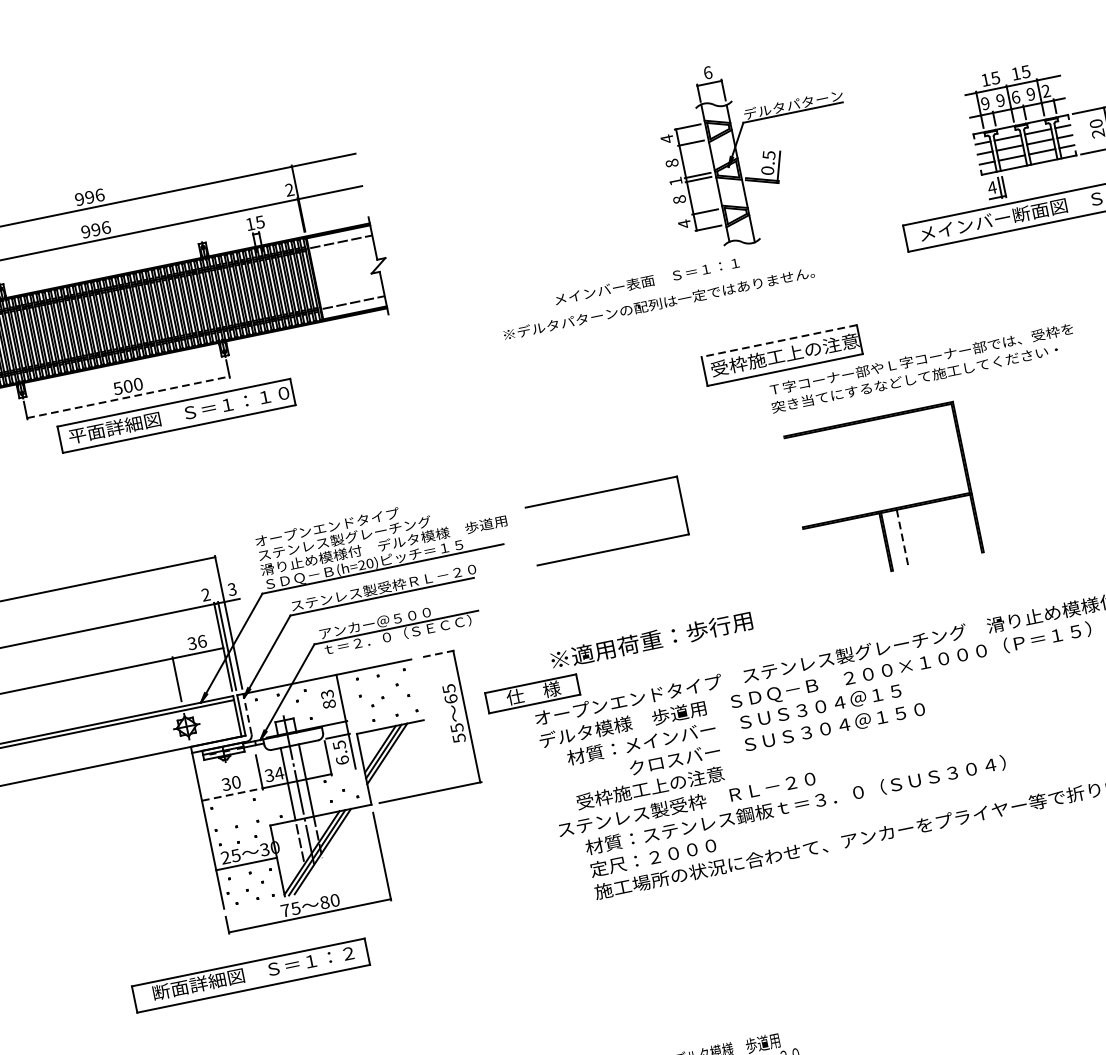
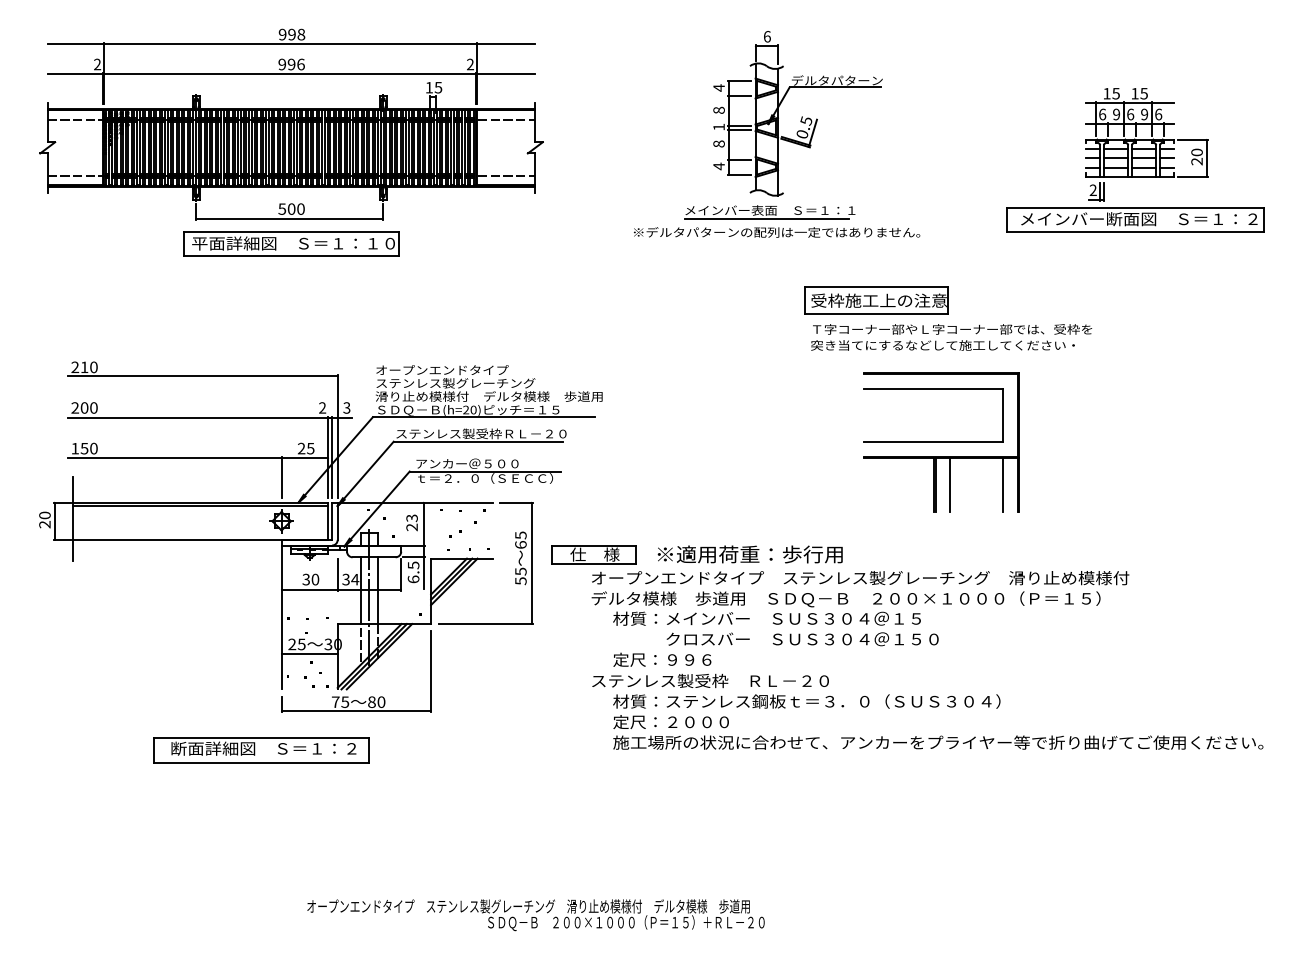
text: (1046, 91) -> (1158, 114), 2 -> 6
text: (985, 103) -> (1102, 114), 9 -> 6
part: (757, 149) -> (797, 113), moved
text: (992, 186) -> (1093, 189), 4 -> 2
text: (100, 195) -> (301, 34), 996 -> 998
line: (644, 292) -> (766, 219), added
line: (779, 341) -> (876, 287), dashed -> solid
text: (922, 368) -> (951, 337), moved
line: (129, 396) -> (290, 218), dashed -> solid
part: (176, 415) -> (291, 243), moved
part: (601, 492) -> (933, 389), moved
line: (960, 526) -> (1003, 484), added
line: (903, 538) -> (950, 484), dashed -> solid
text: (650, 640) -> (749, 554), moved
text: (196, 642) -> (305, 448), 36 -> 25
line: (435, 654) -> (515, 502), dashed -> solid
text: (328, 704) -> (411, 527), 83 -> 23
line: (247, 714) -> (337, 521), dashed -> solid
text: (649, 787) -> (680, 659), 受枠施工上の注意 -> 定尺：９９６
line: (233, 794) -> (310, 589), dashed -> solid
part: (251, 975) -> (261, 750), moved

